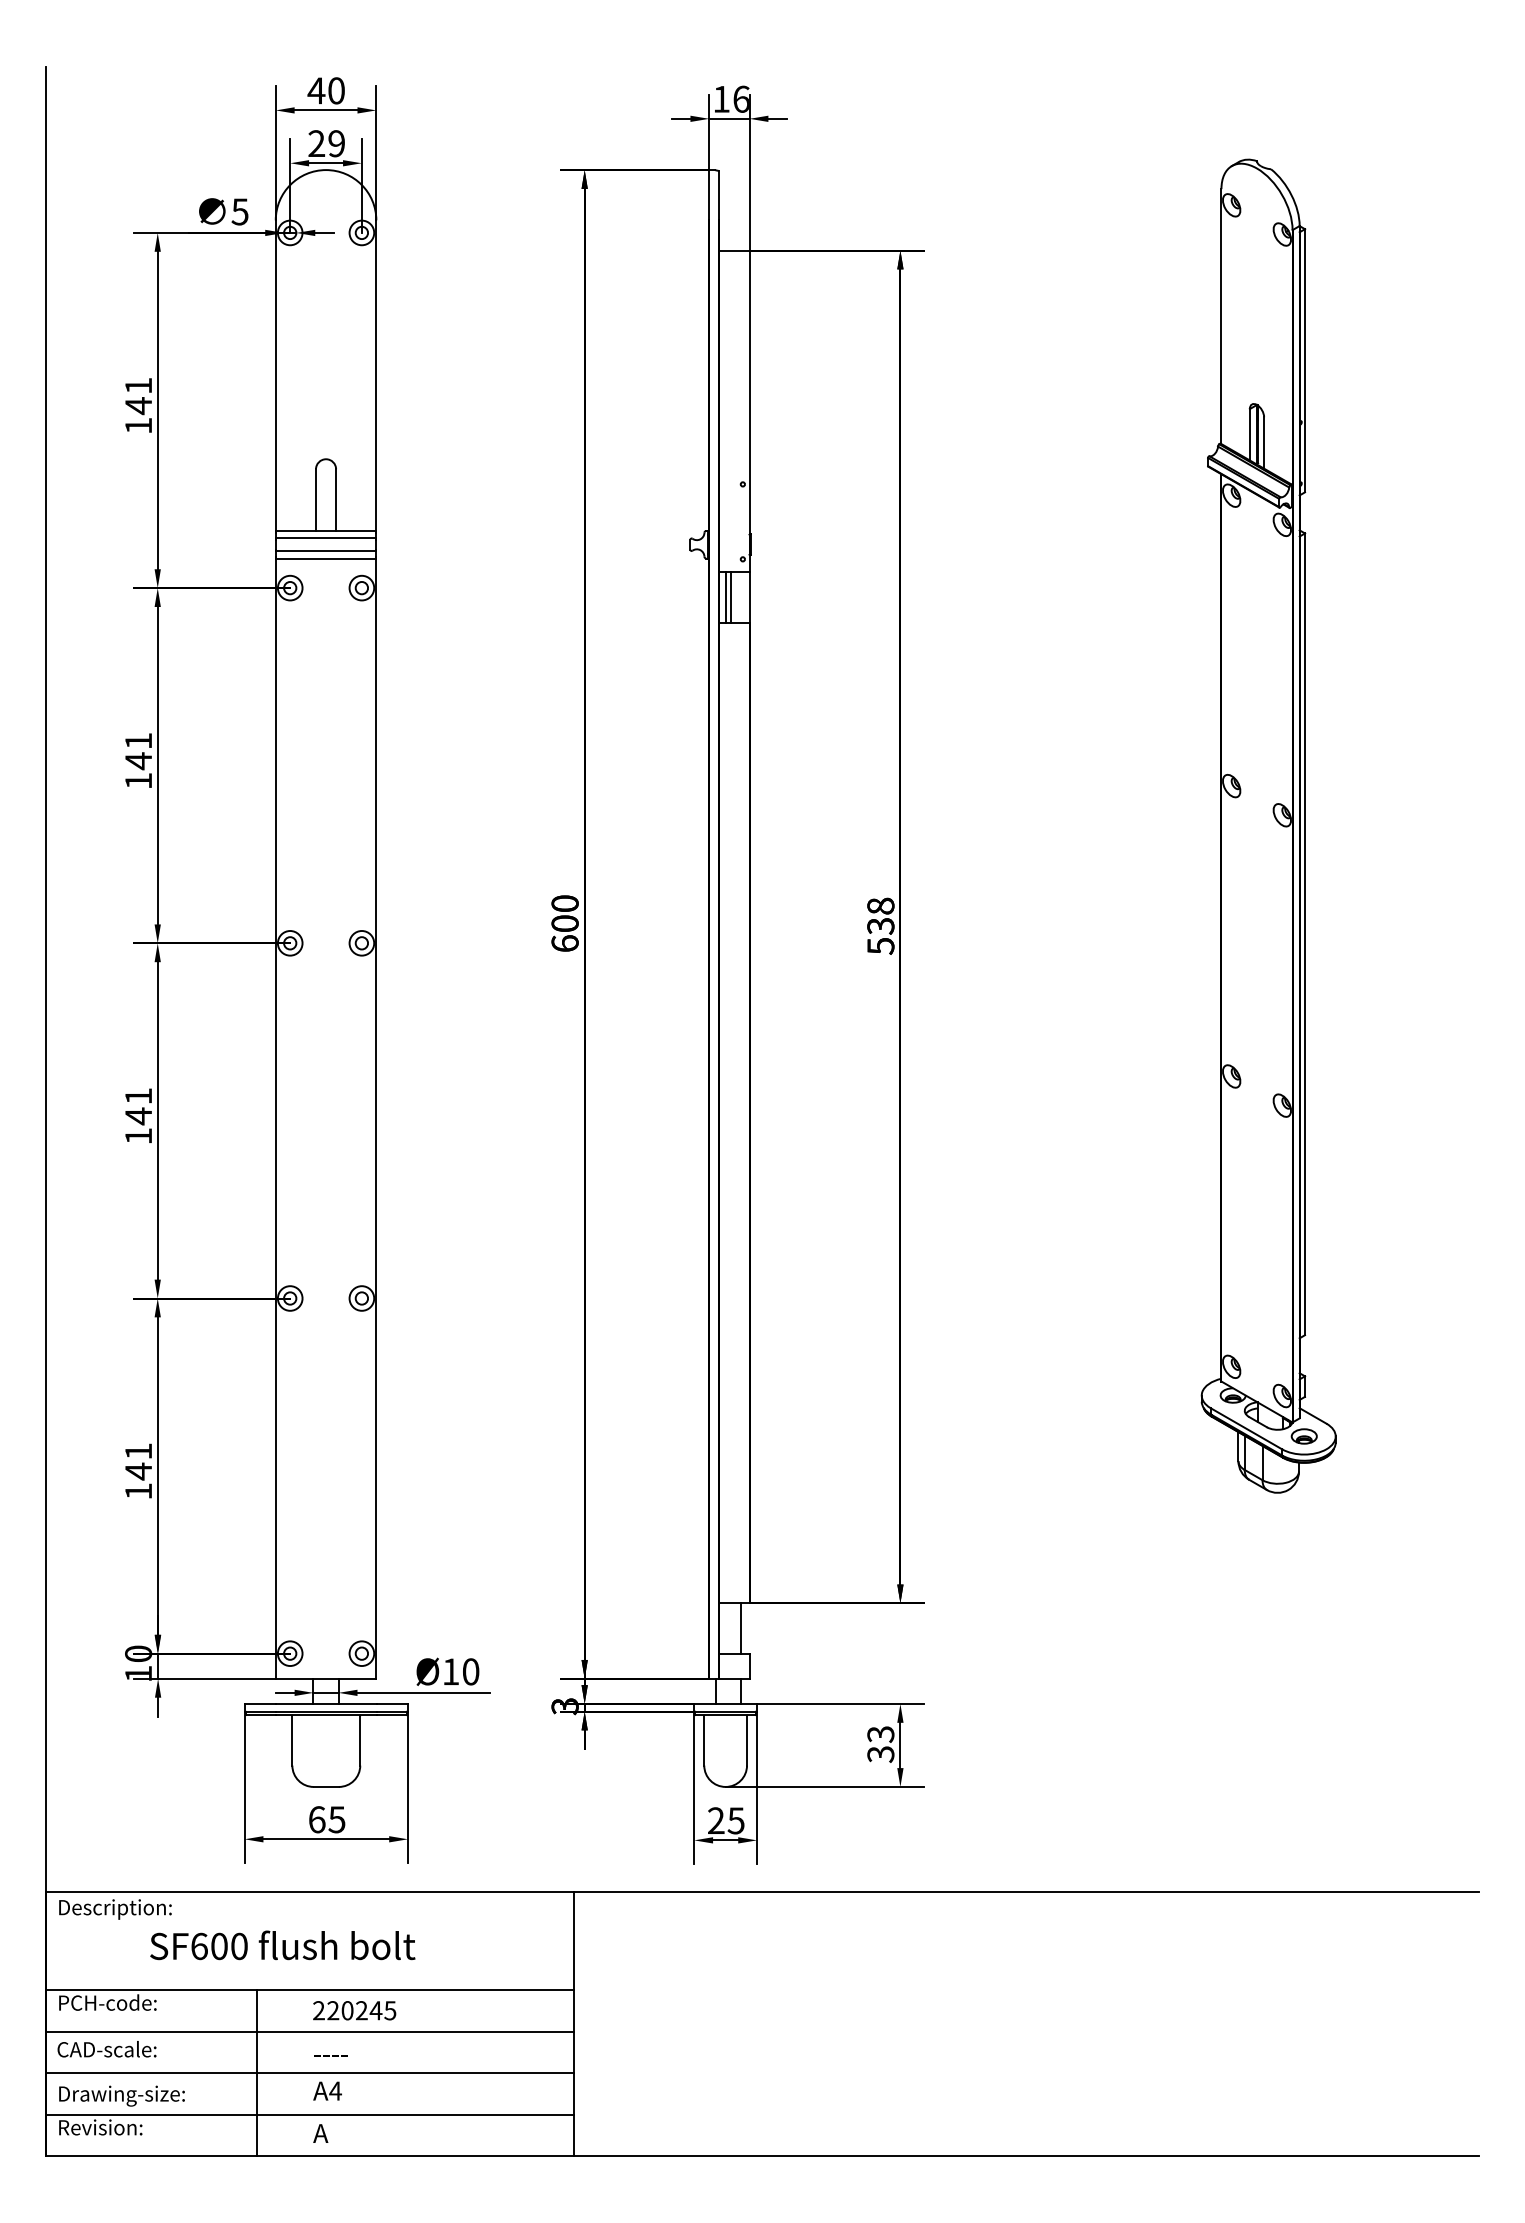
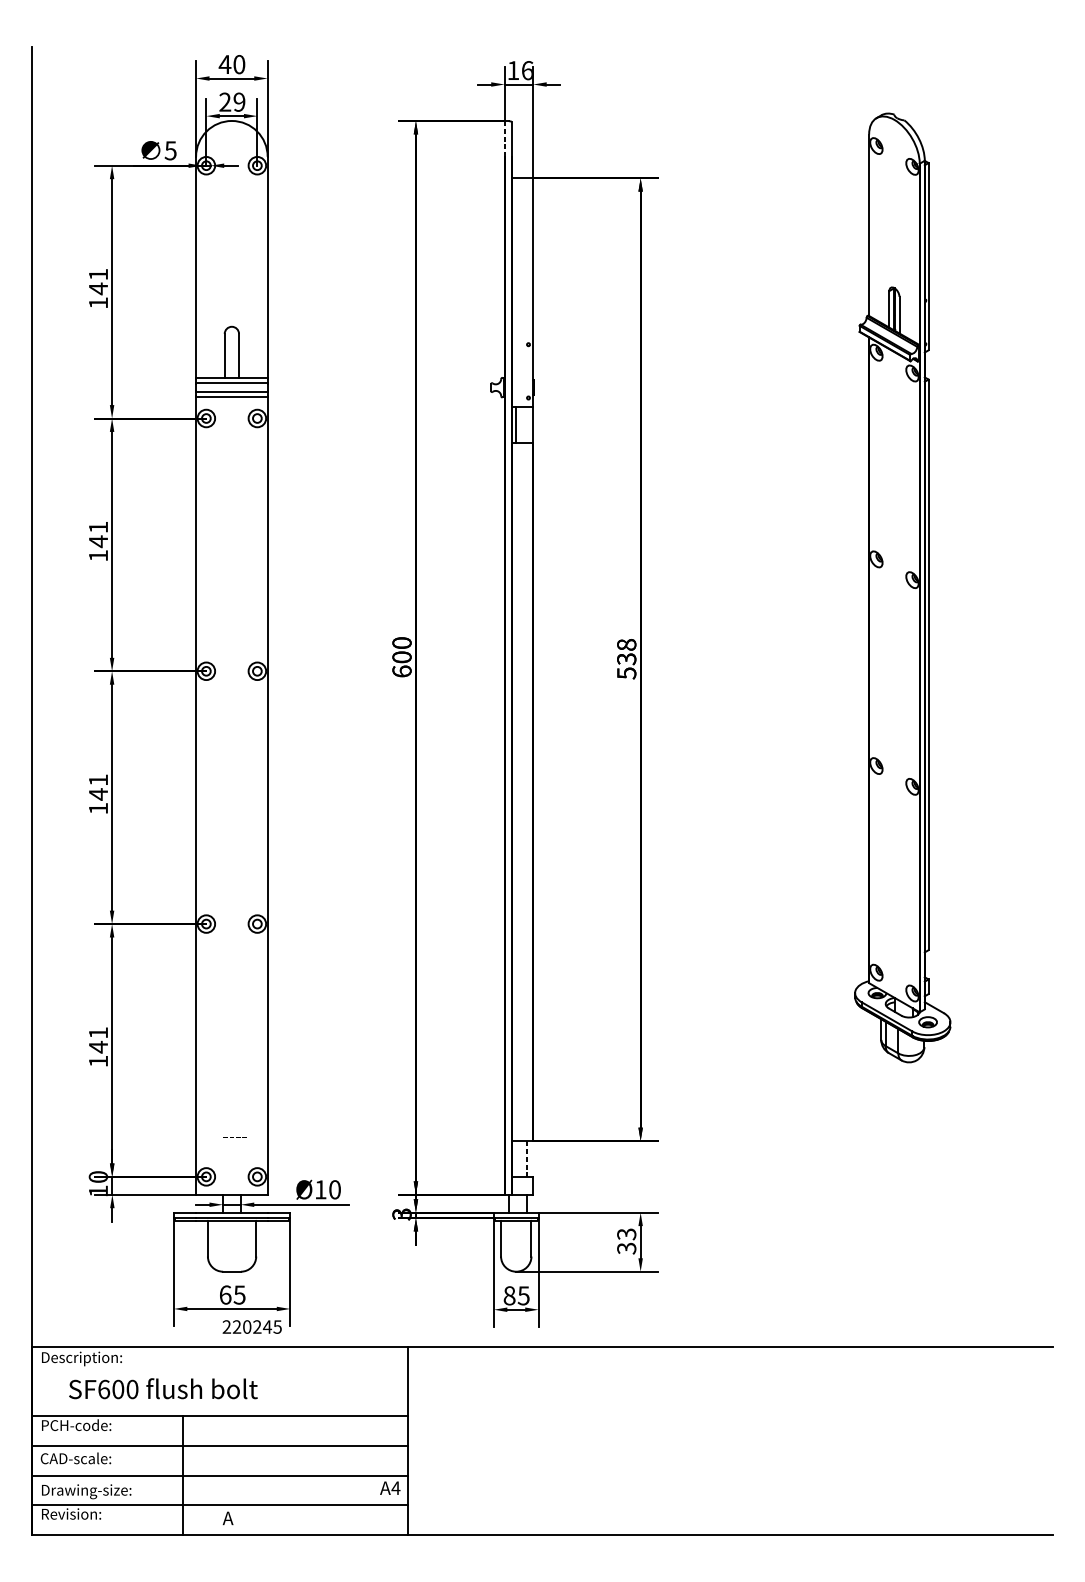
line: (709, 195) -> (504, 139), solid -> dashed
line: (730, 597) -> (519, 425), removed
line: (740, 1629) -> (526, 1159), solid -> dashed
text: (716, 1820) -> (509, 1295), 25 -> 85
text: (282, 1945) -> (163, 1388), moved
text: (354, 2010) -> (252, 1326), moved
text: (330, 2055) -> (235, 1137), moved
text: (327, 2090) -> (390, 1487), moved

